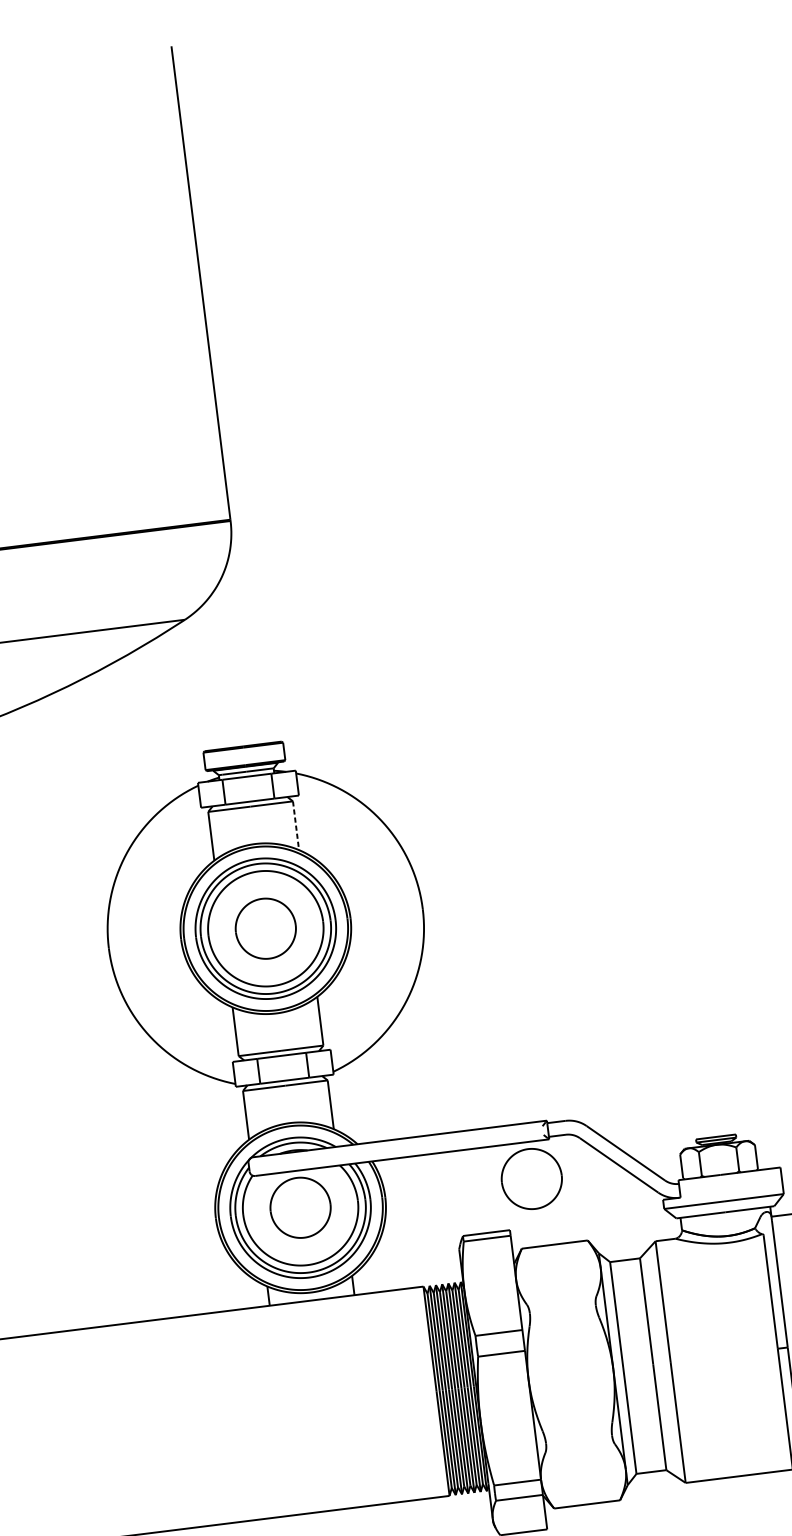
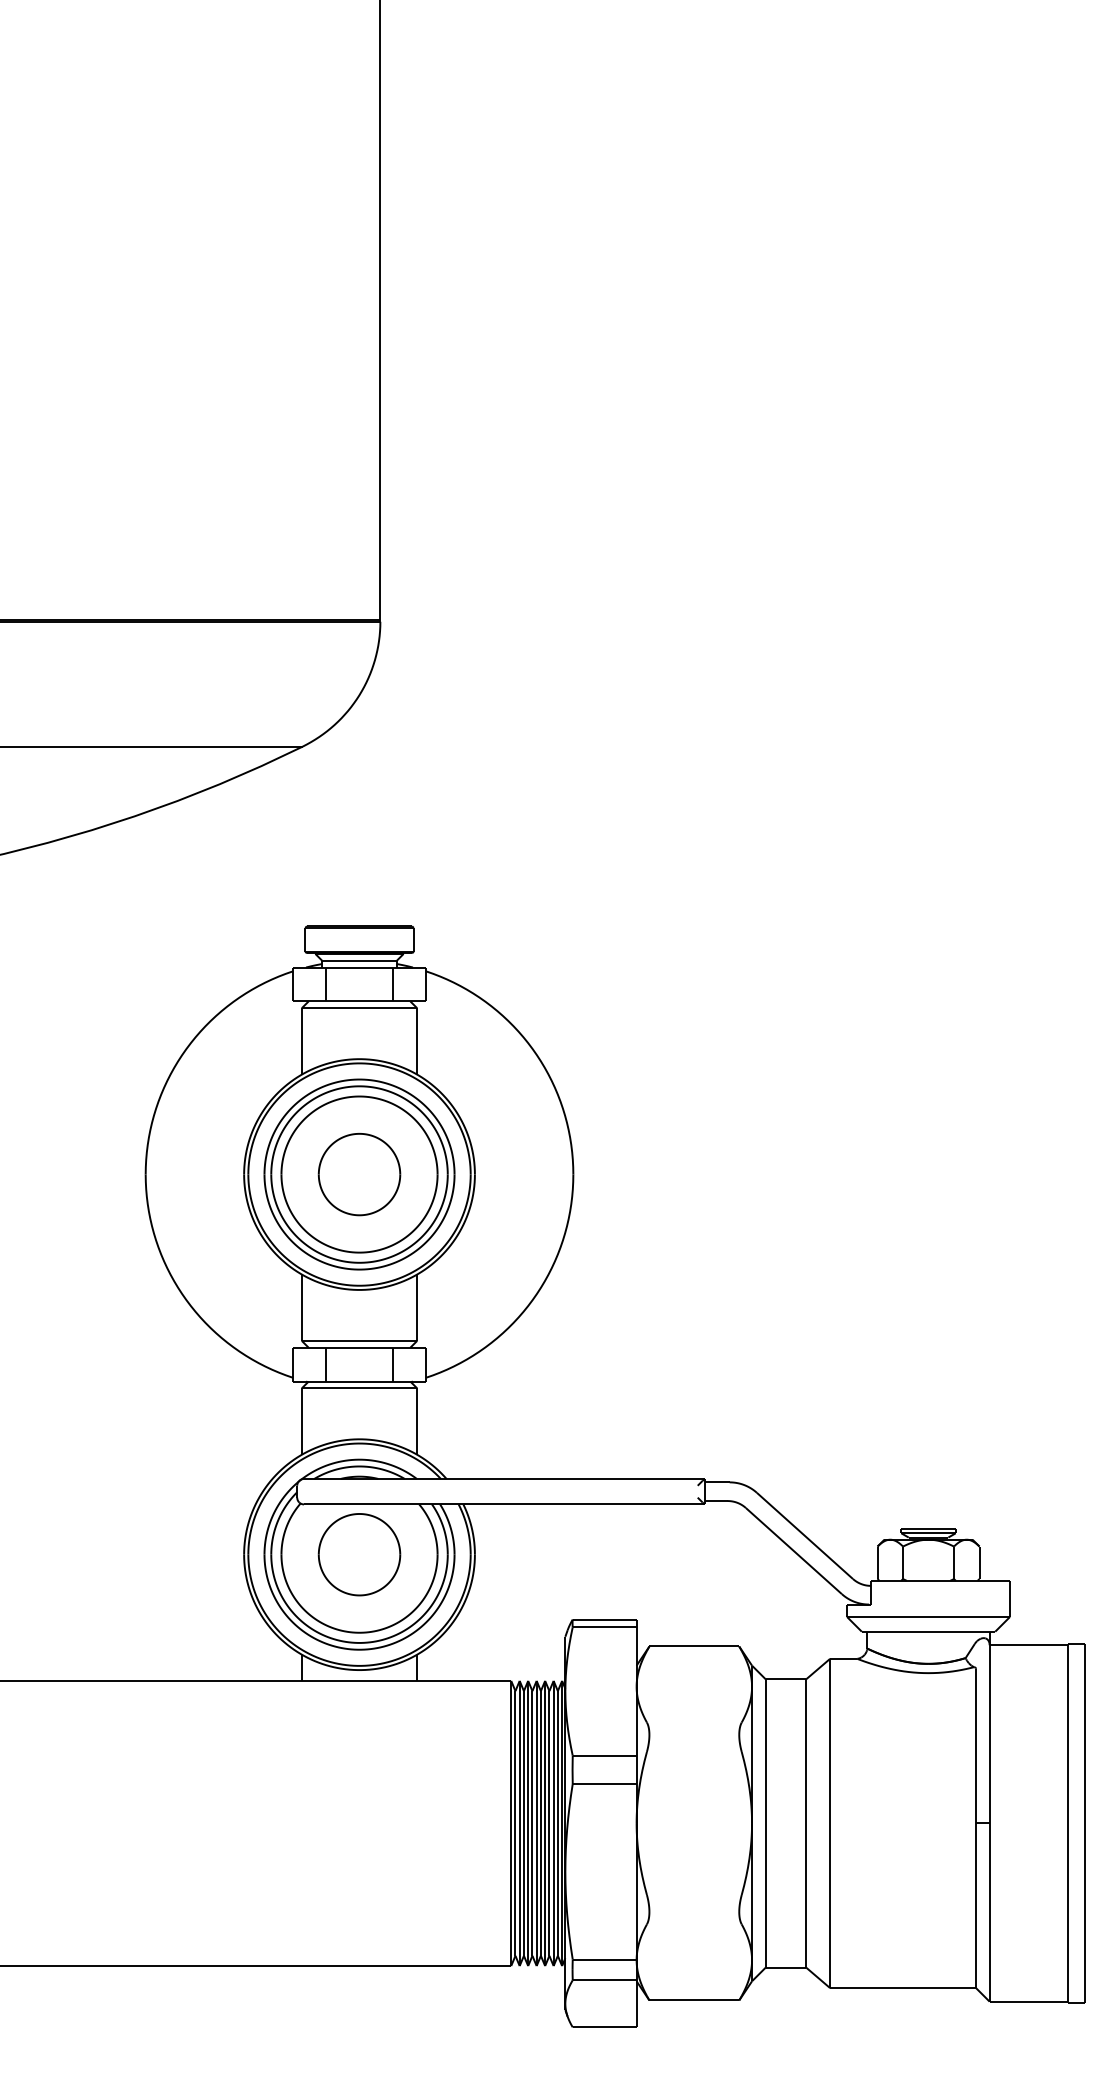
line: (296, 825) -> (417, 1041), dashed -> solid
part: (531, 1178) -> (674, 1554), removed

